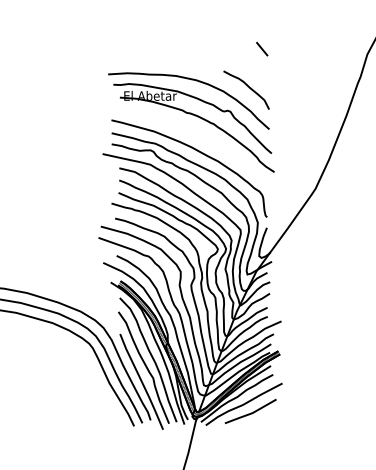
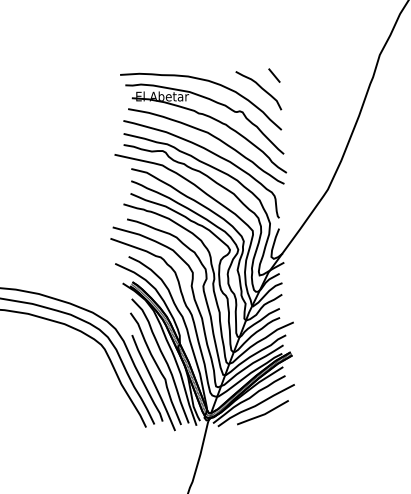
line: (262, 49) -> (274, 75), moved
part: (201, 136) -> (213, 137), added

